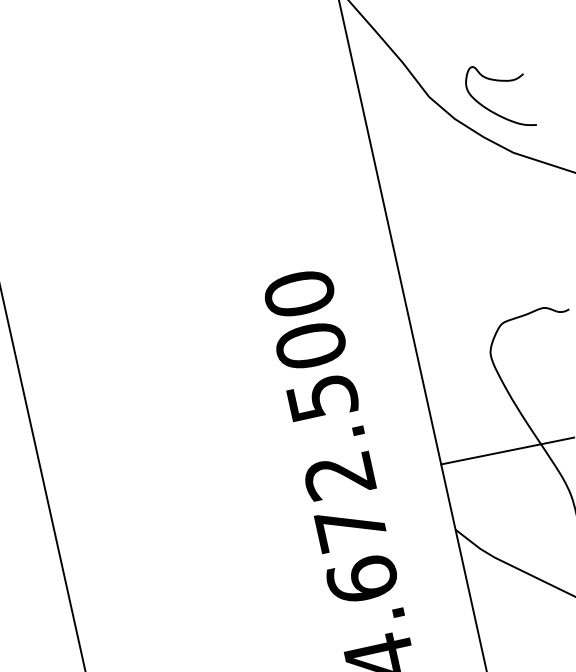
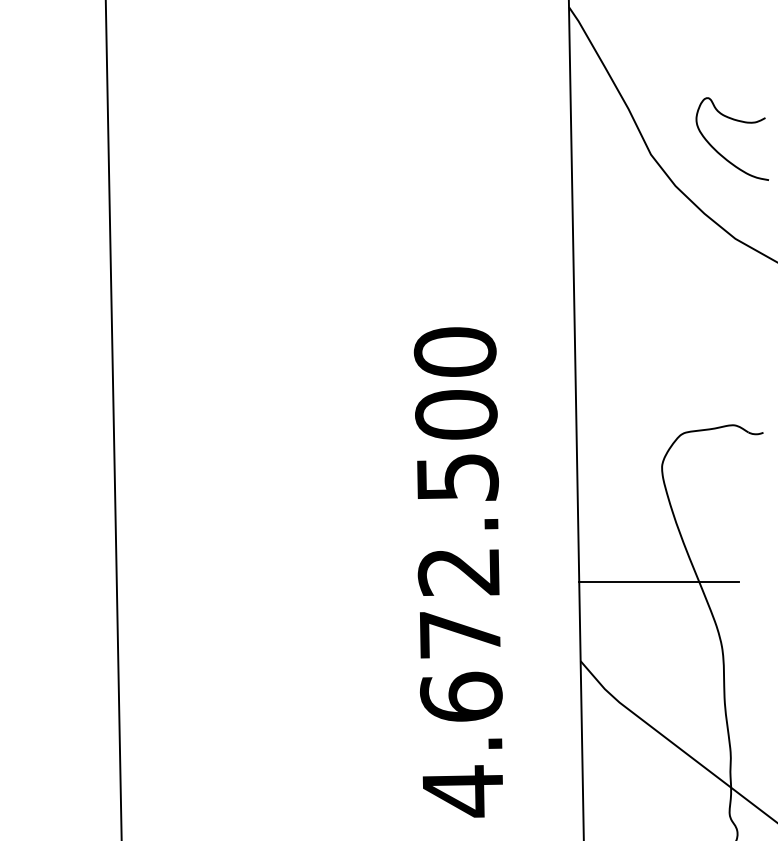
curve: (500, 81) -> (736, 121), moved

